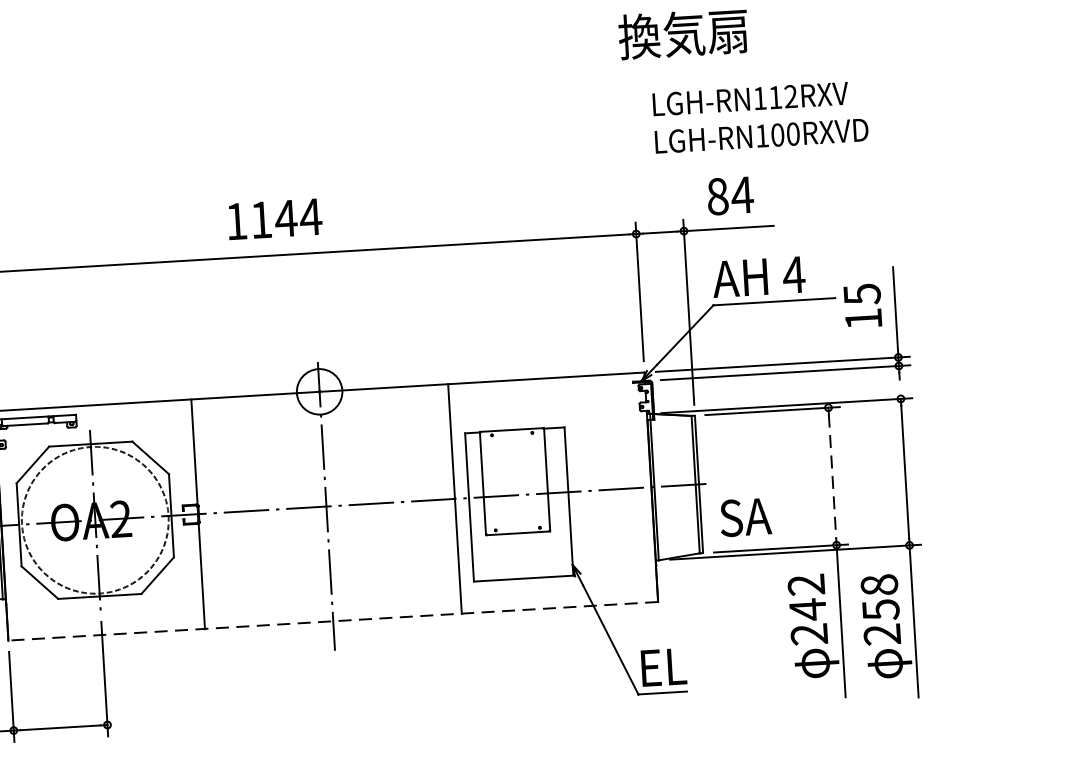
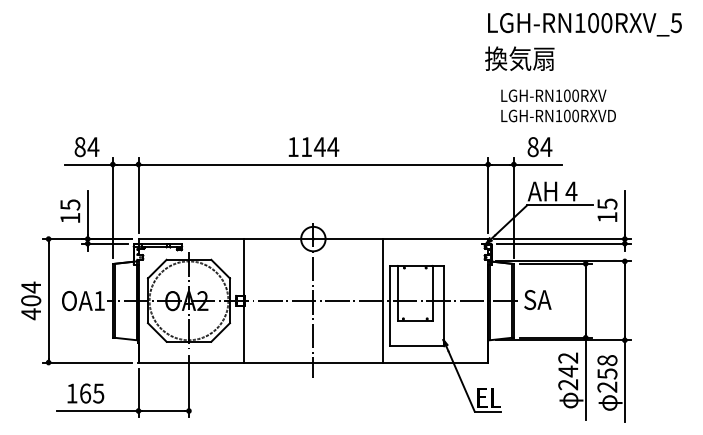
text: (783, 96) -> (571, 95), LGH-RN112RXV -> LGH-RN100RXV
text: (274, 218) -> (313, 146), moved
line: (832, 477) -> (585, 301), dashed -> solid
text: (745, 518) -> (537, 300), moved
line: (333, 621) -> (313, 362), dashed -> solid

